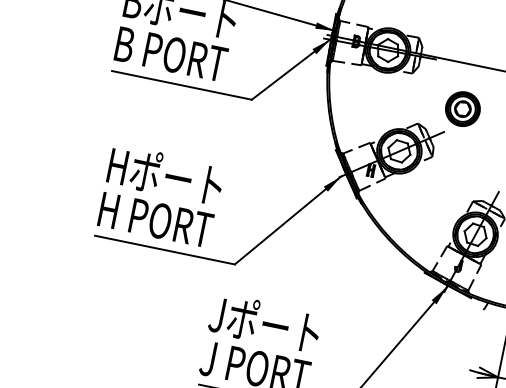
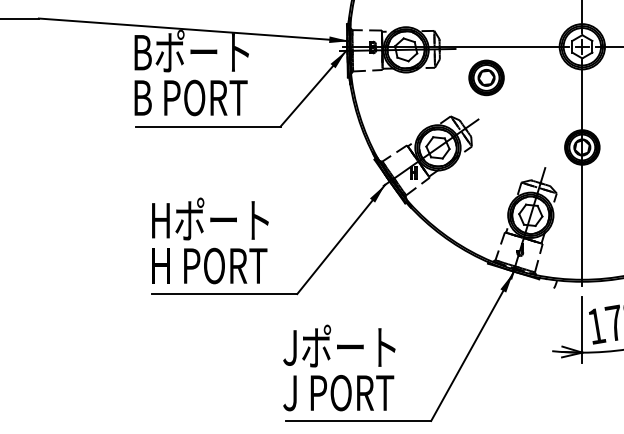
part: (462, 108) -> (486, 77), moved

